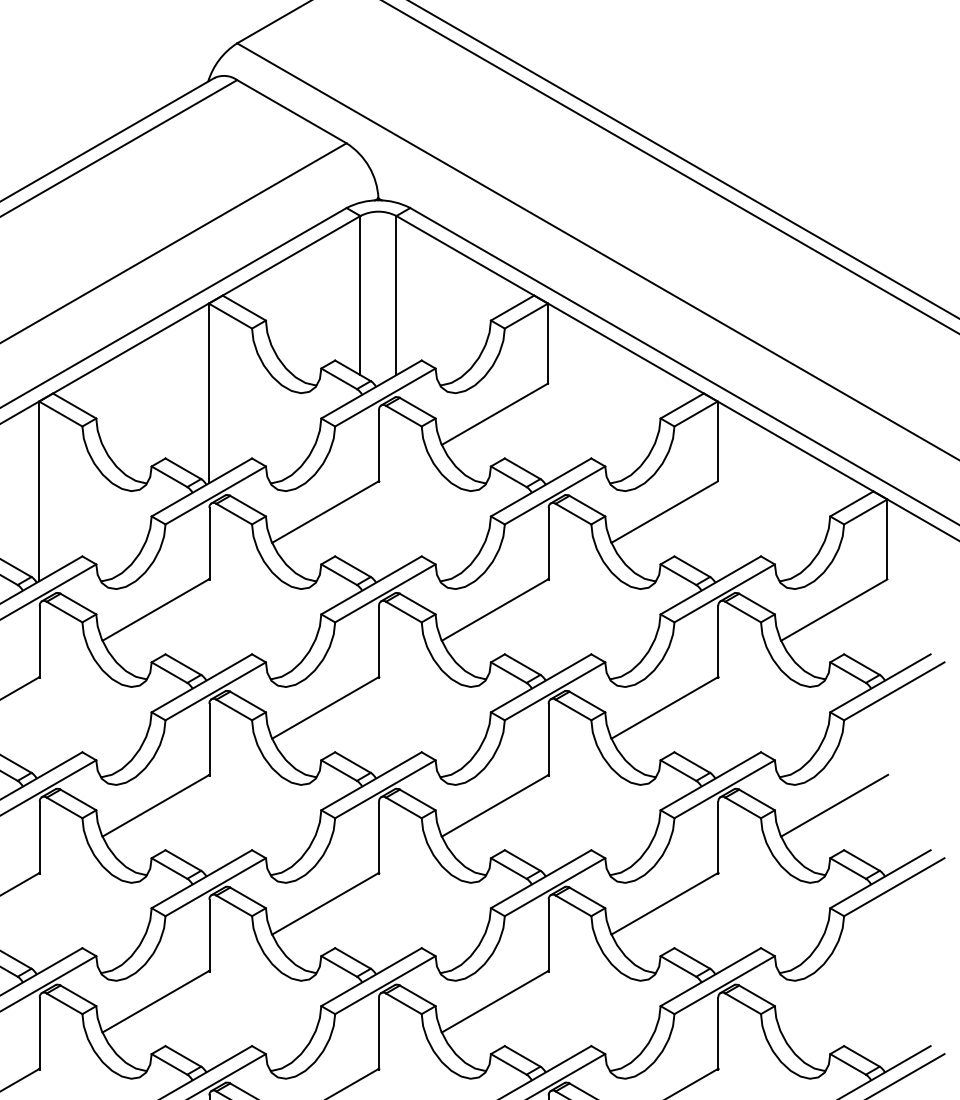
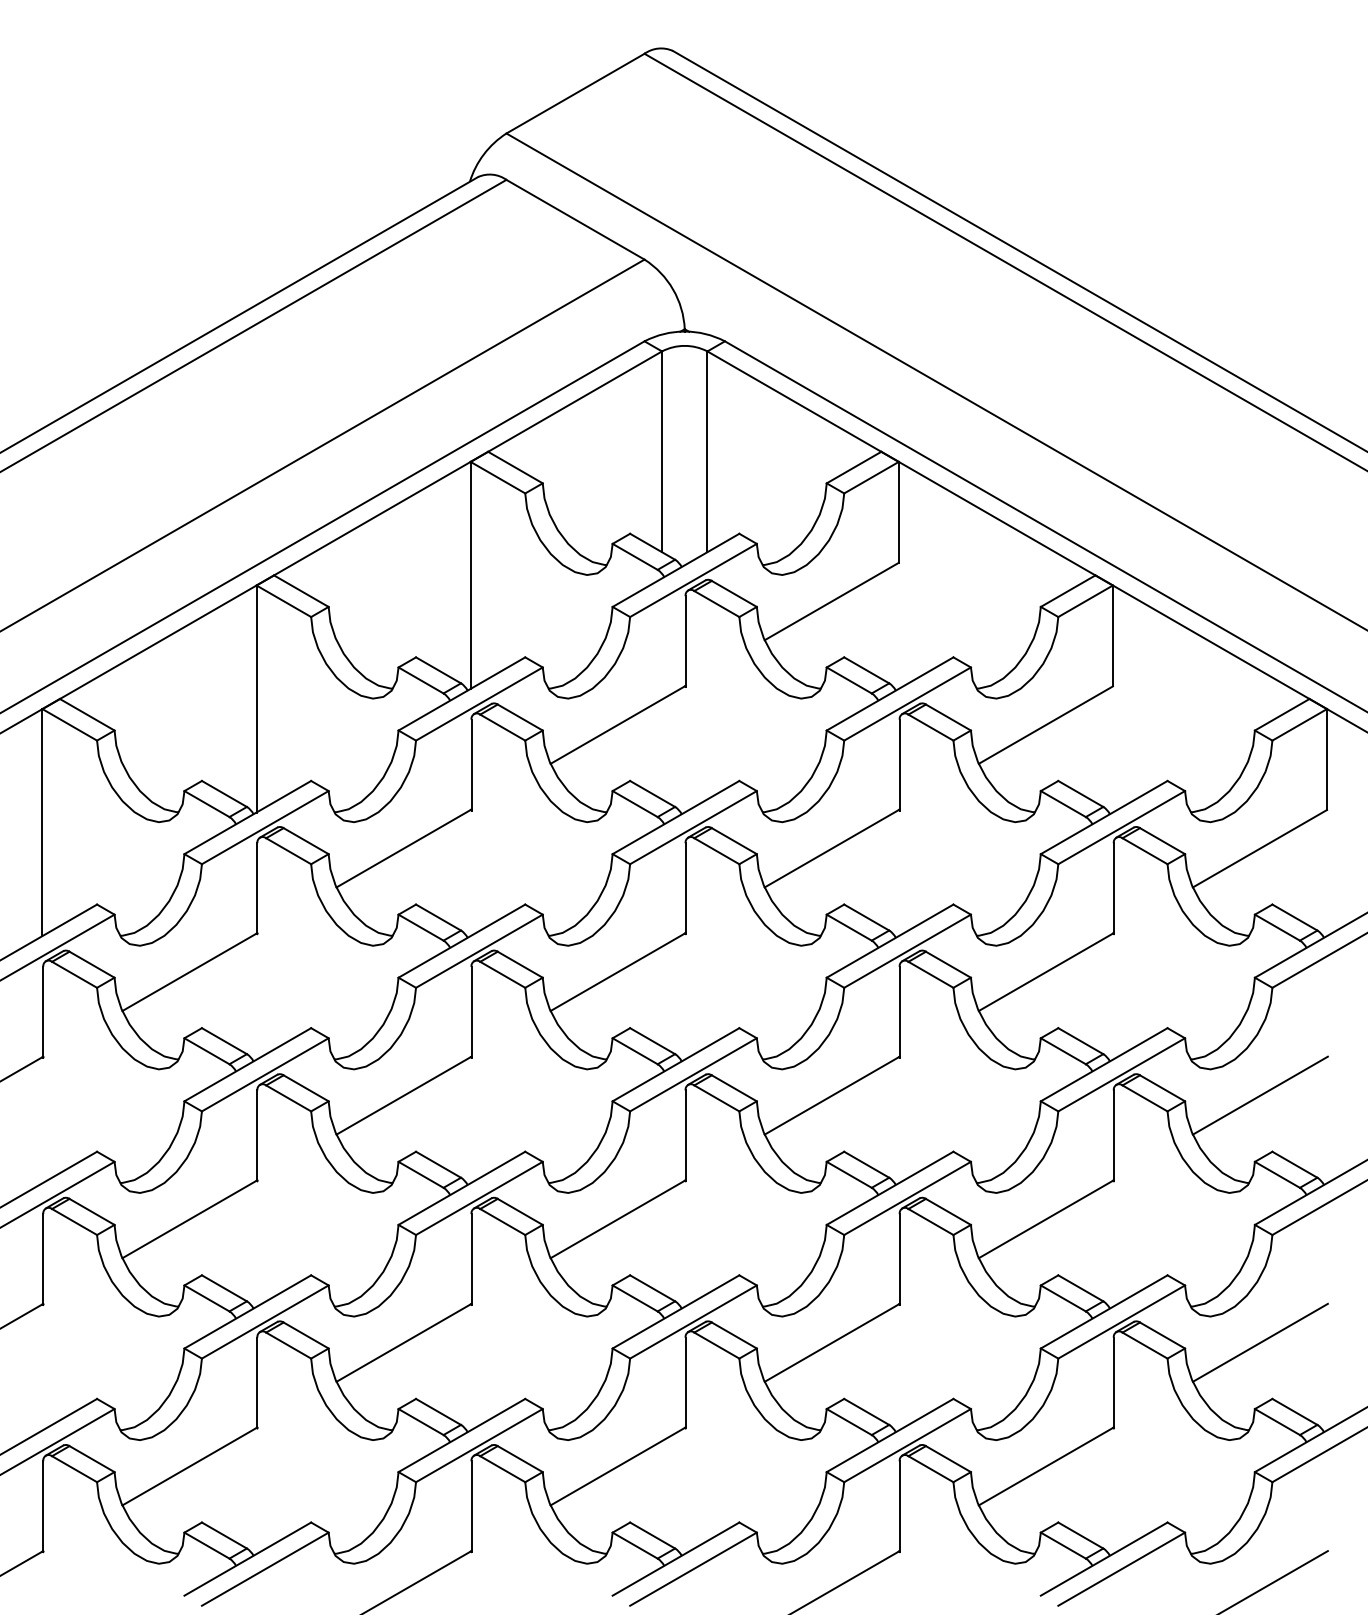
line: (833, 1001) -> (1259, 1342), added

